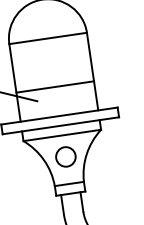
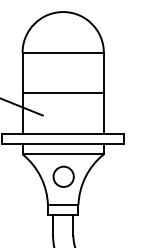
line: (54, 87) -> (62, 92), moved

